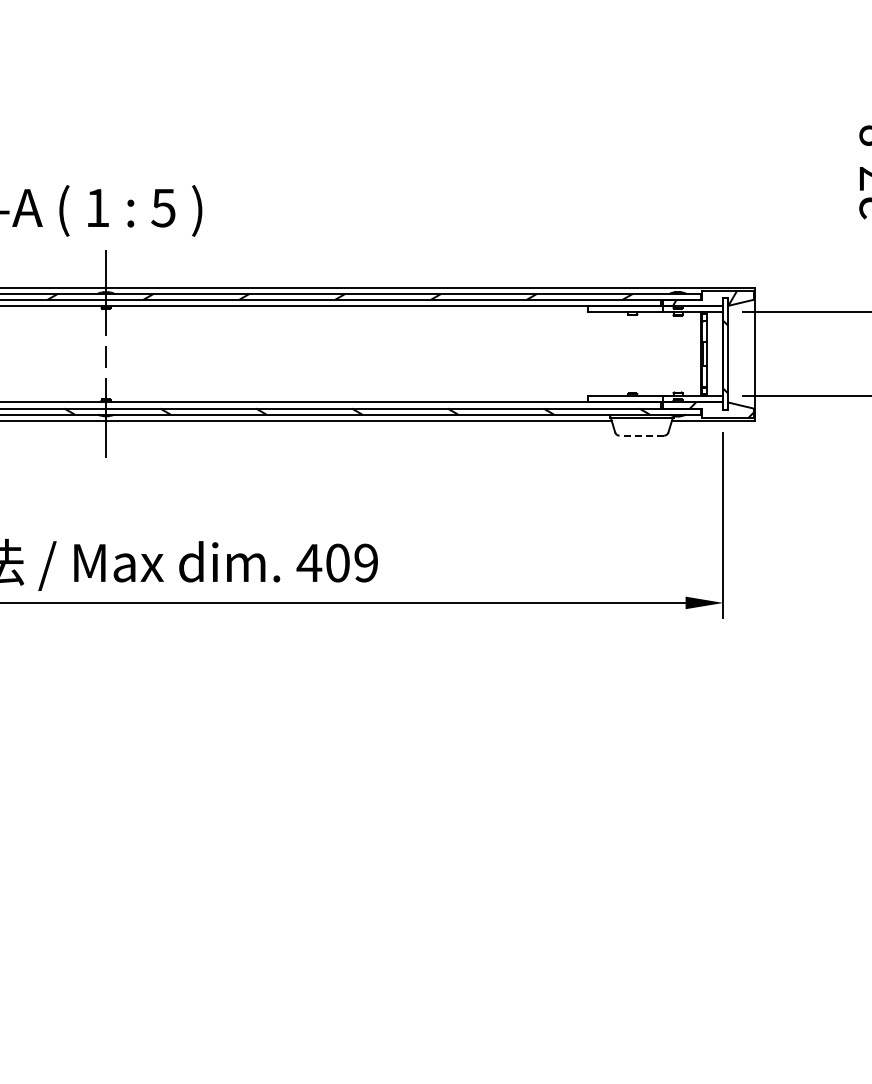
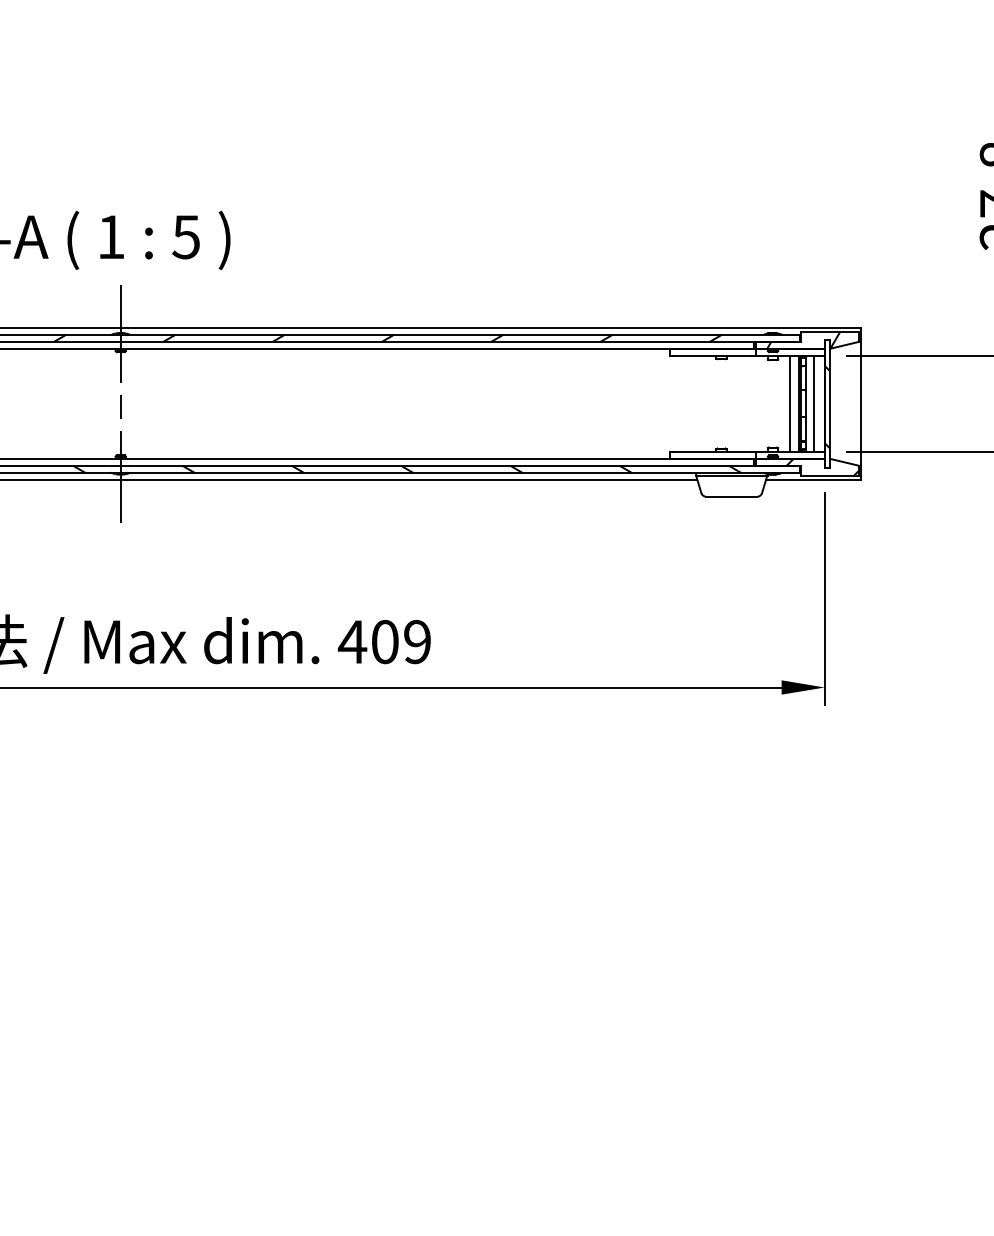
line: (693, 354) -> (790, 404), added
line: (714, 354) -> (814, 404), added
line: (641, 435) -> (731, 496), dashed -> solid

